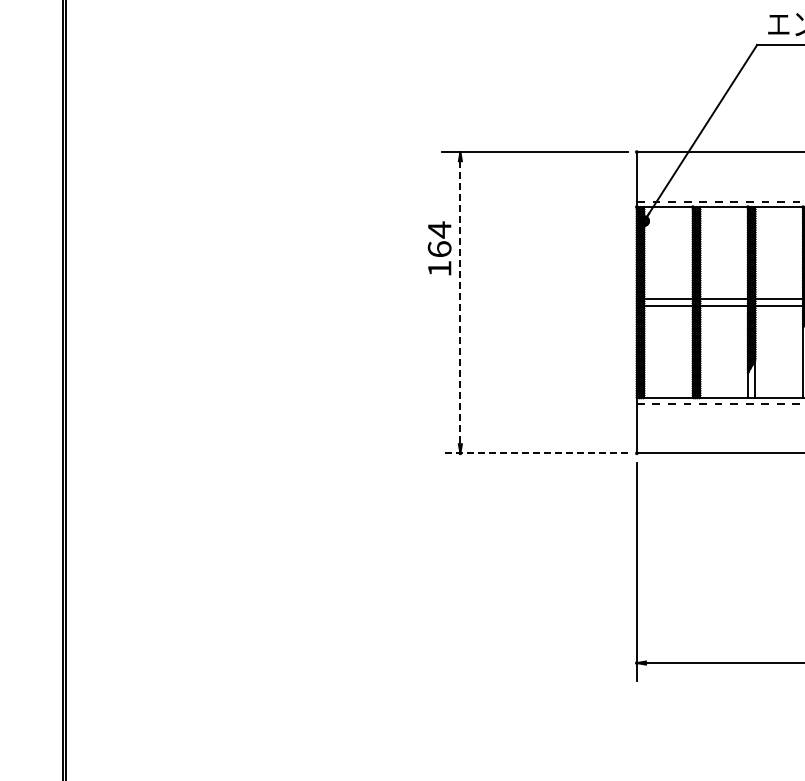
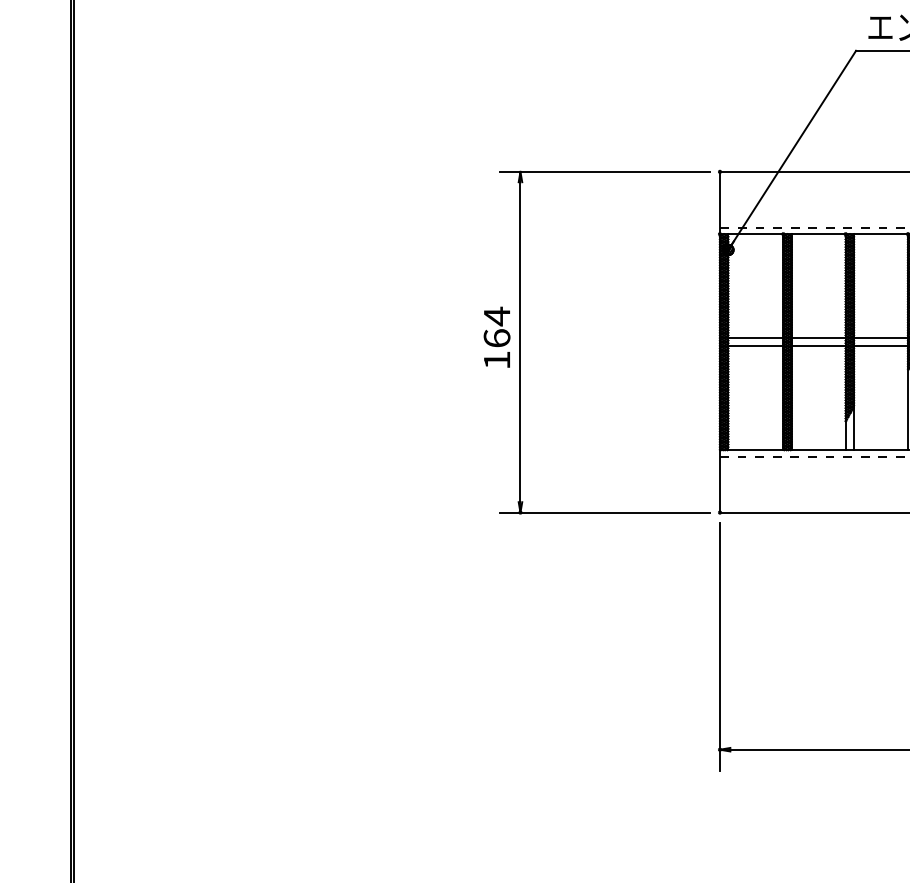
text: (439, 248) -> (496, 337), moved
line: (460, 303) -> (520, 343), dashed -> solid
line: (534, 453) -> (604, 512), dashed -> solid

